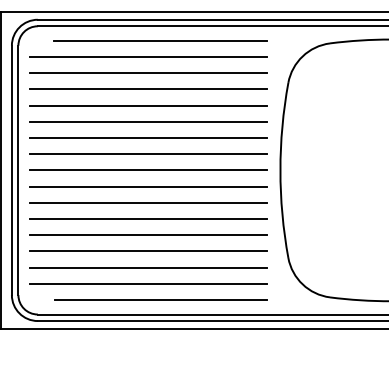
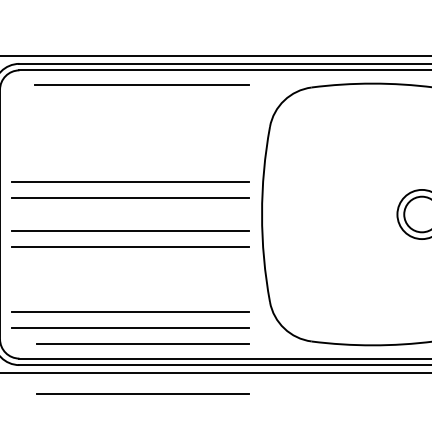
line: (148, 57) -> (130, 101), removed
line: (148, 73) -> (130, 117), removed
line: (148, 89) -> (130, 133), removed
line: (148, 105) -> (130, 149), removed
line: (148, 121) -> (130, 165), removed
line: (148, 170) -> (130, 214), removed
line: (148, 219) -> (130, 263), removed
line: (148, 235) -> (130, 279), removed
line: (148, 251) -> (130, 295), removed
line: (160, 349) -> (142, 393), added

